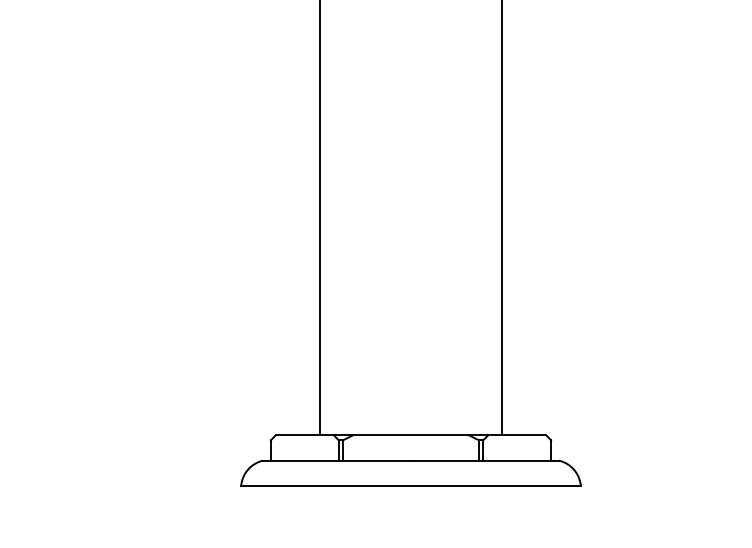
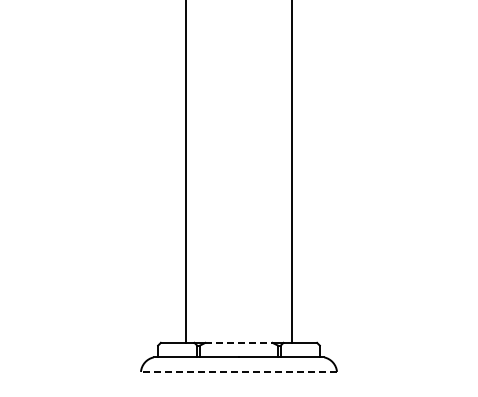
line: (410, 434) -> (238, 342), solid -> dashed
line: (410, 485) -> (238, 371), solid -> dashed

